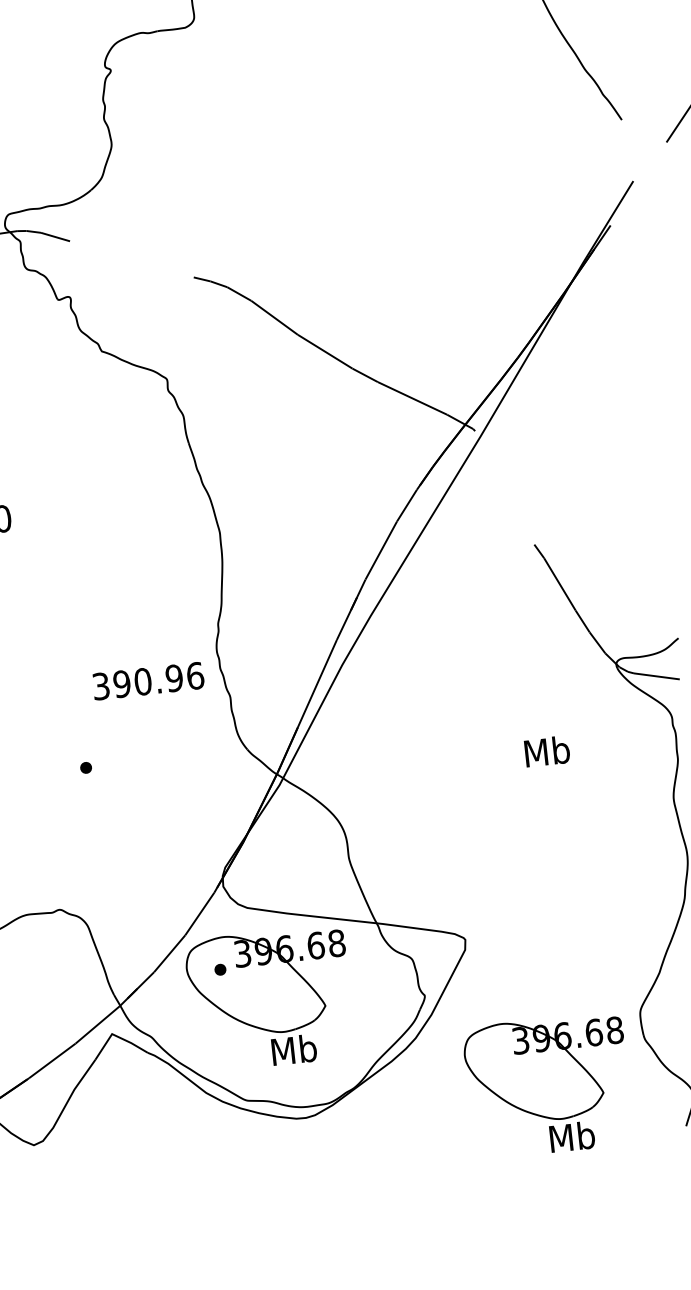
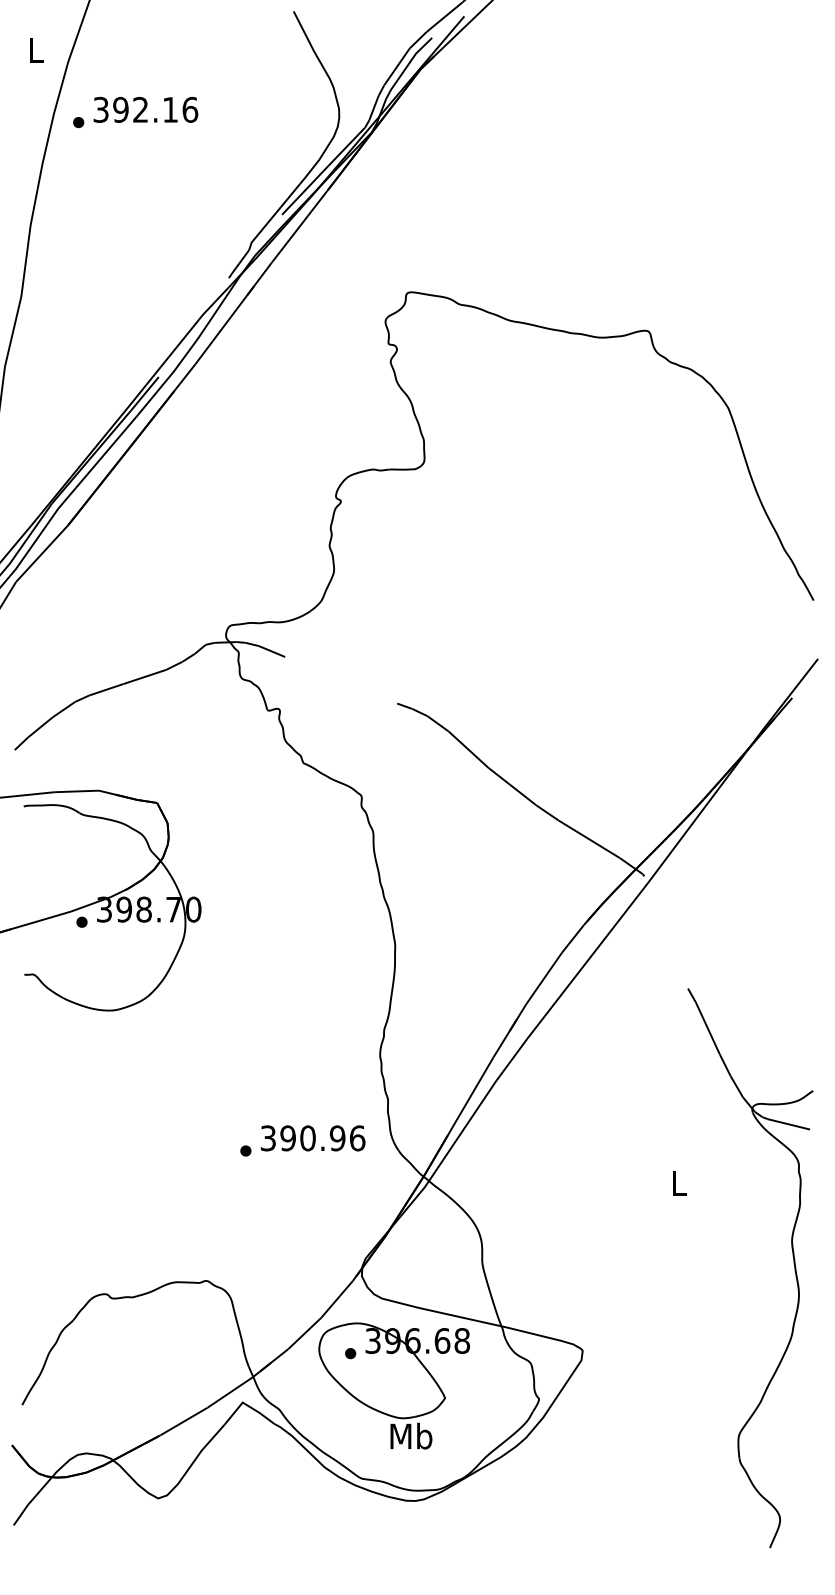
text: (148, 681) -> (313, 1138), moved
text: (546, 750) -> (678, 1182), Mb -> L
part: (548, 1085) -> (645, 1495), removed

